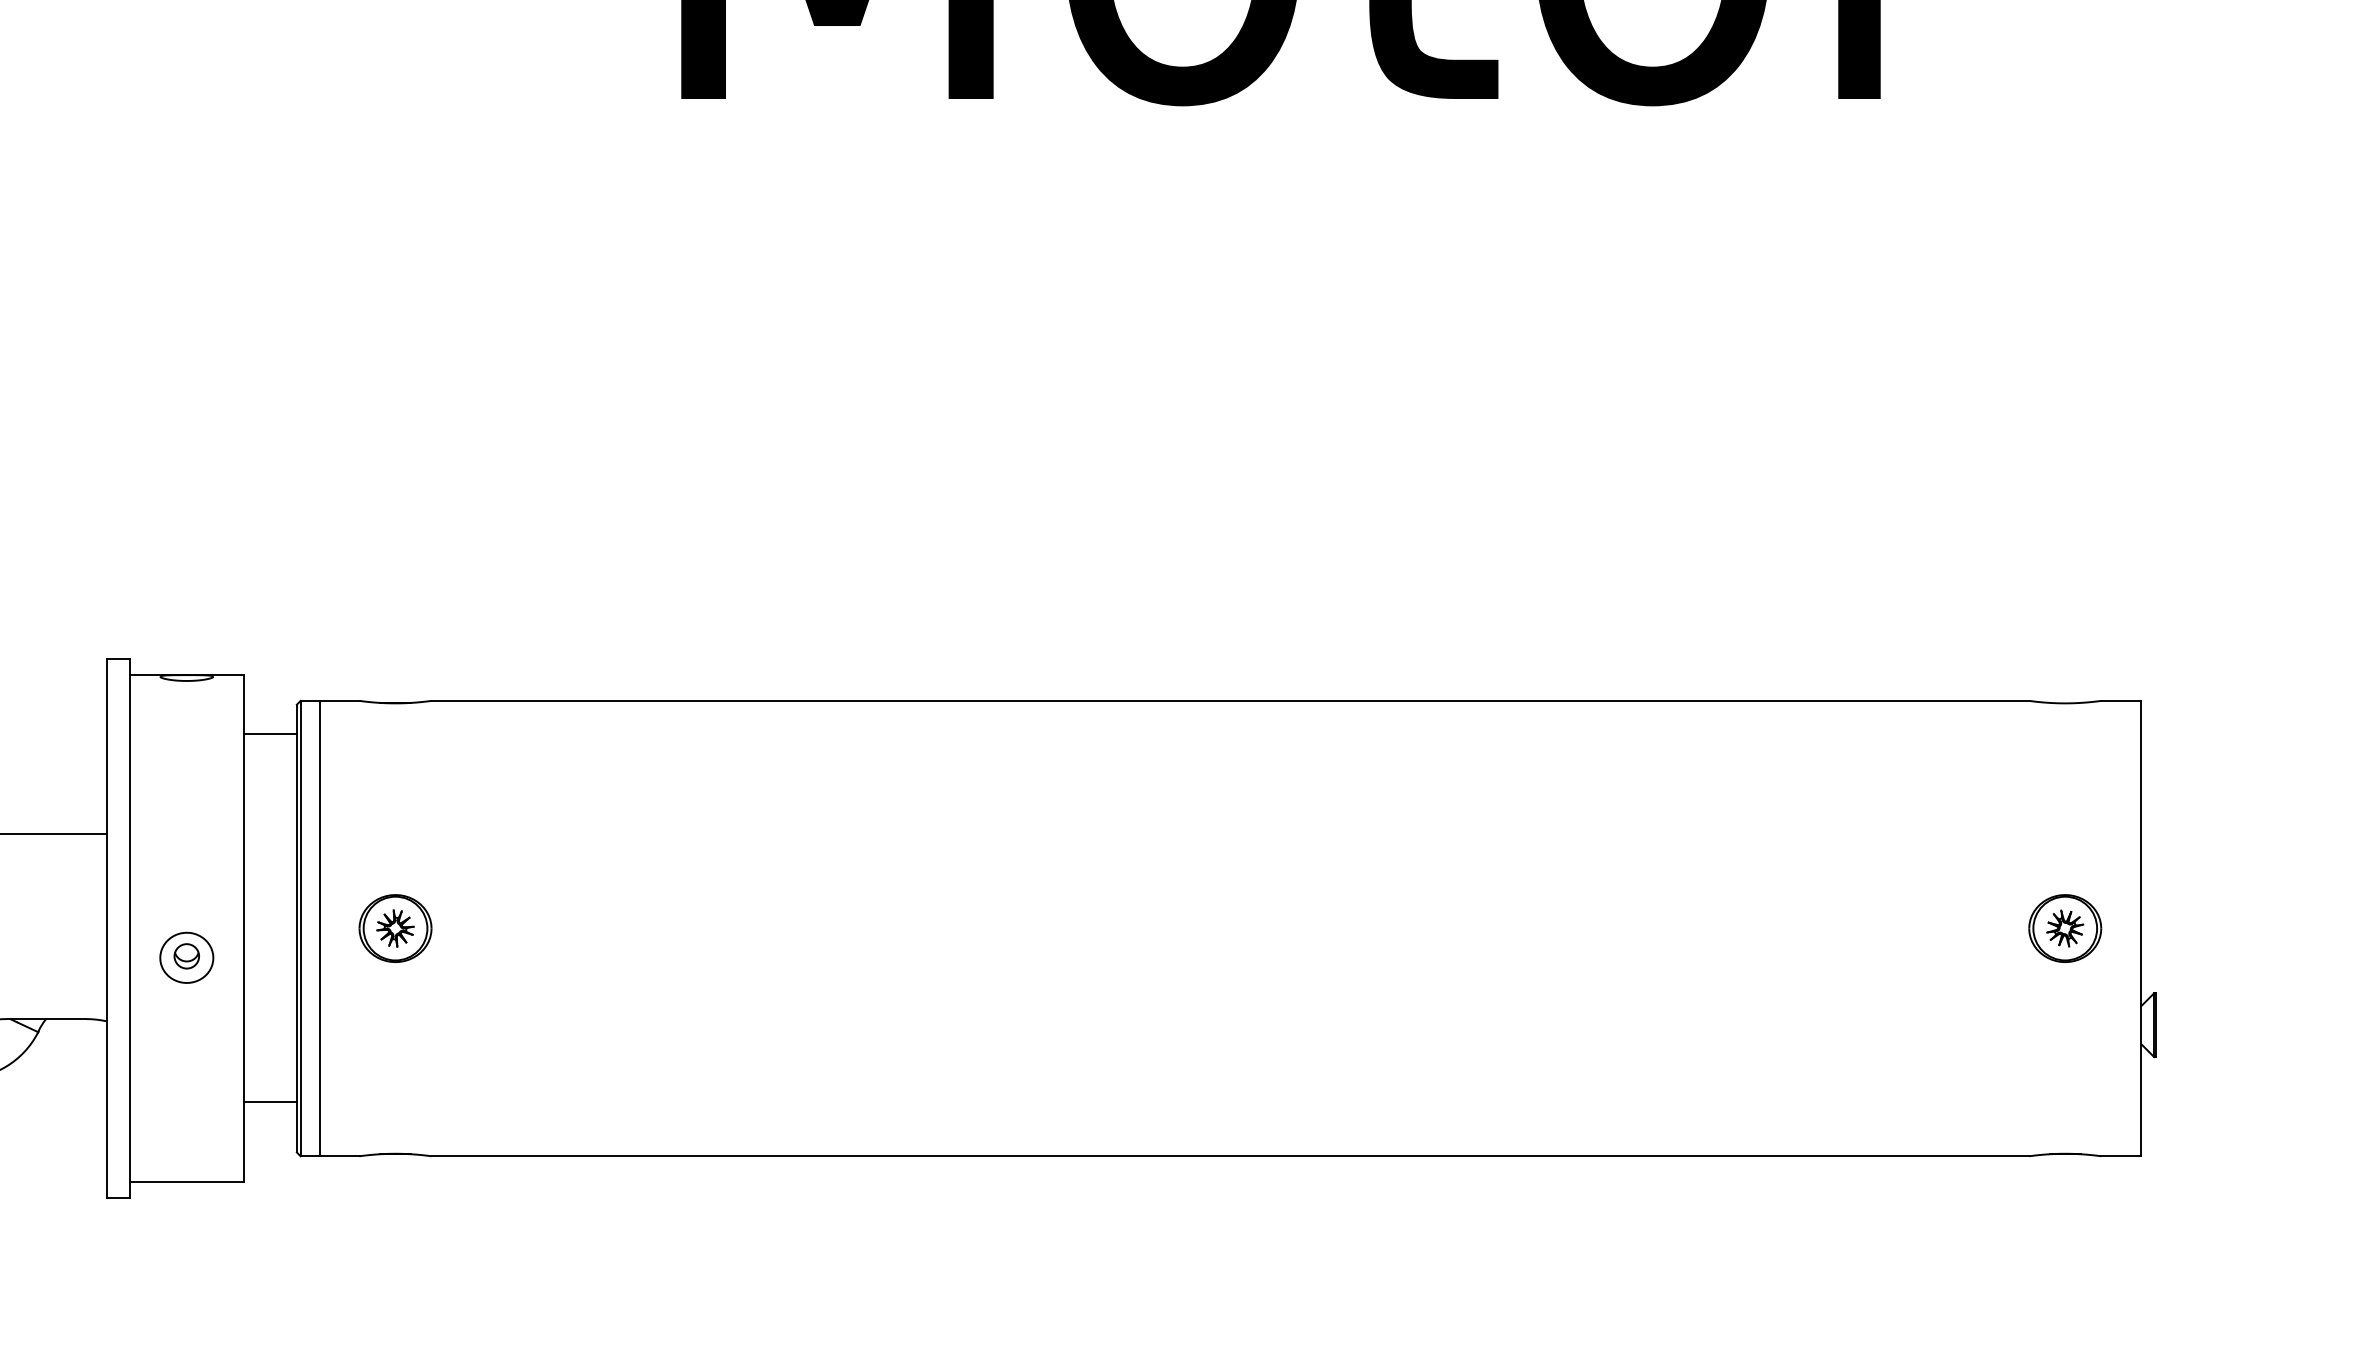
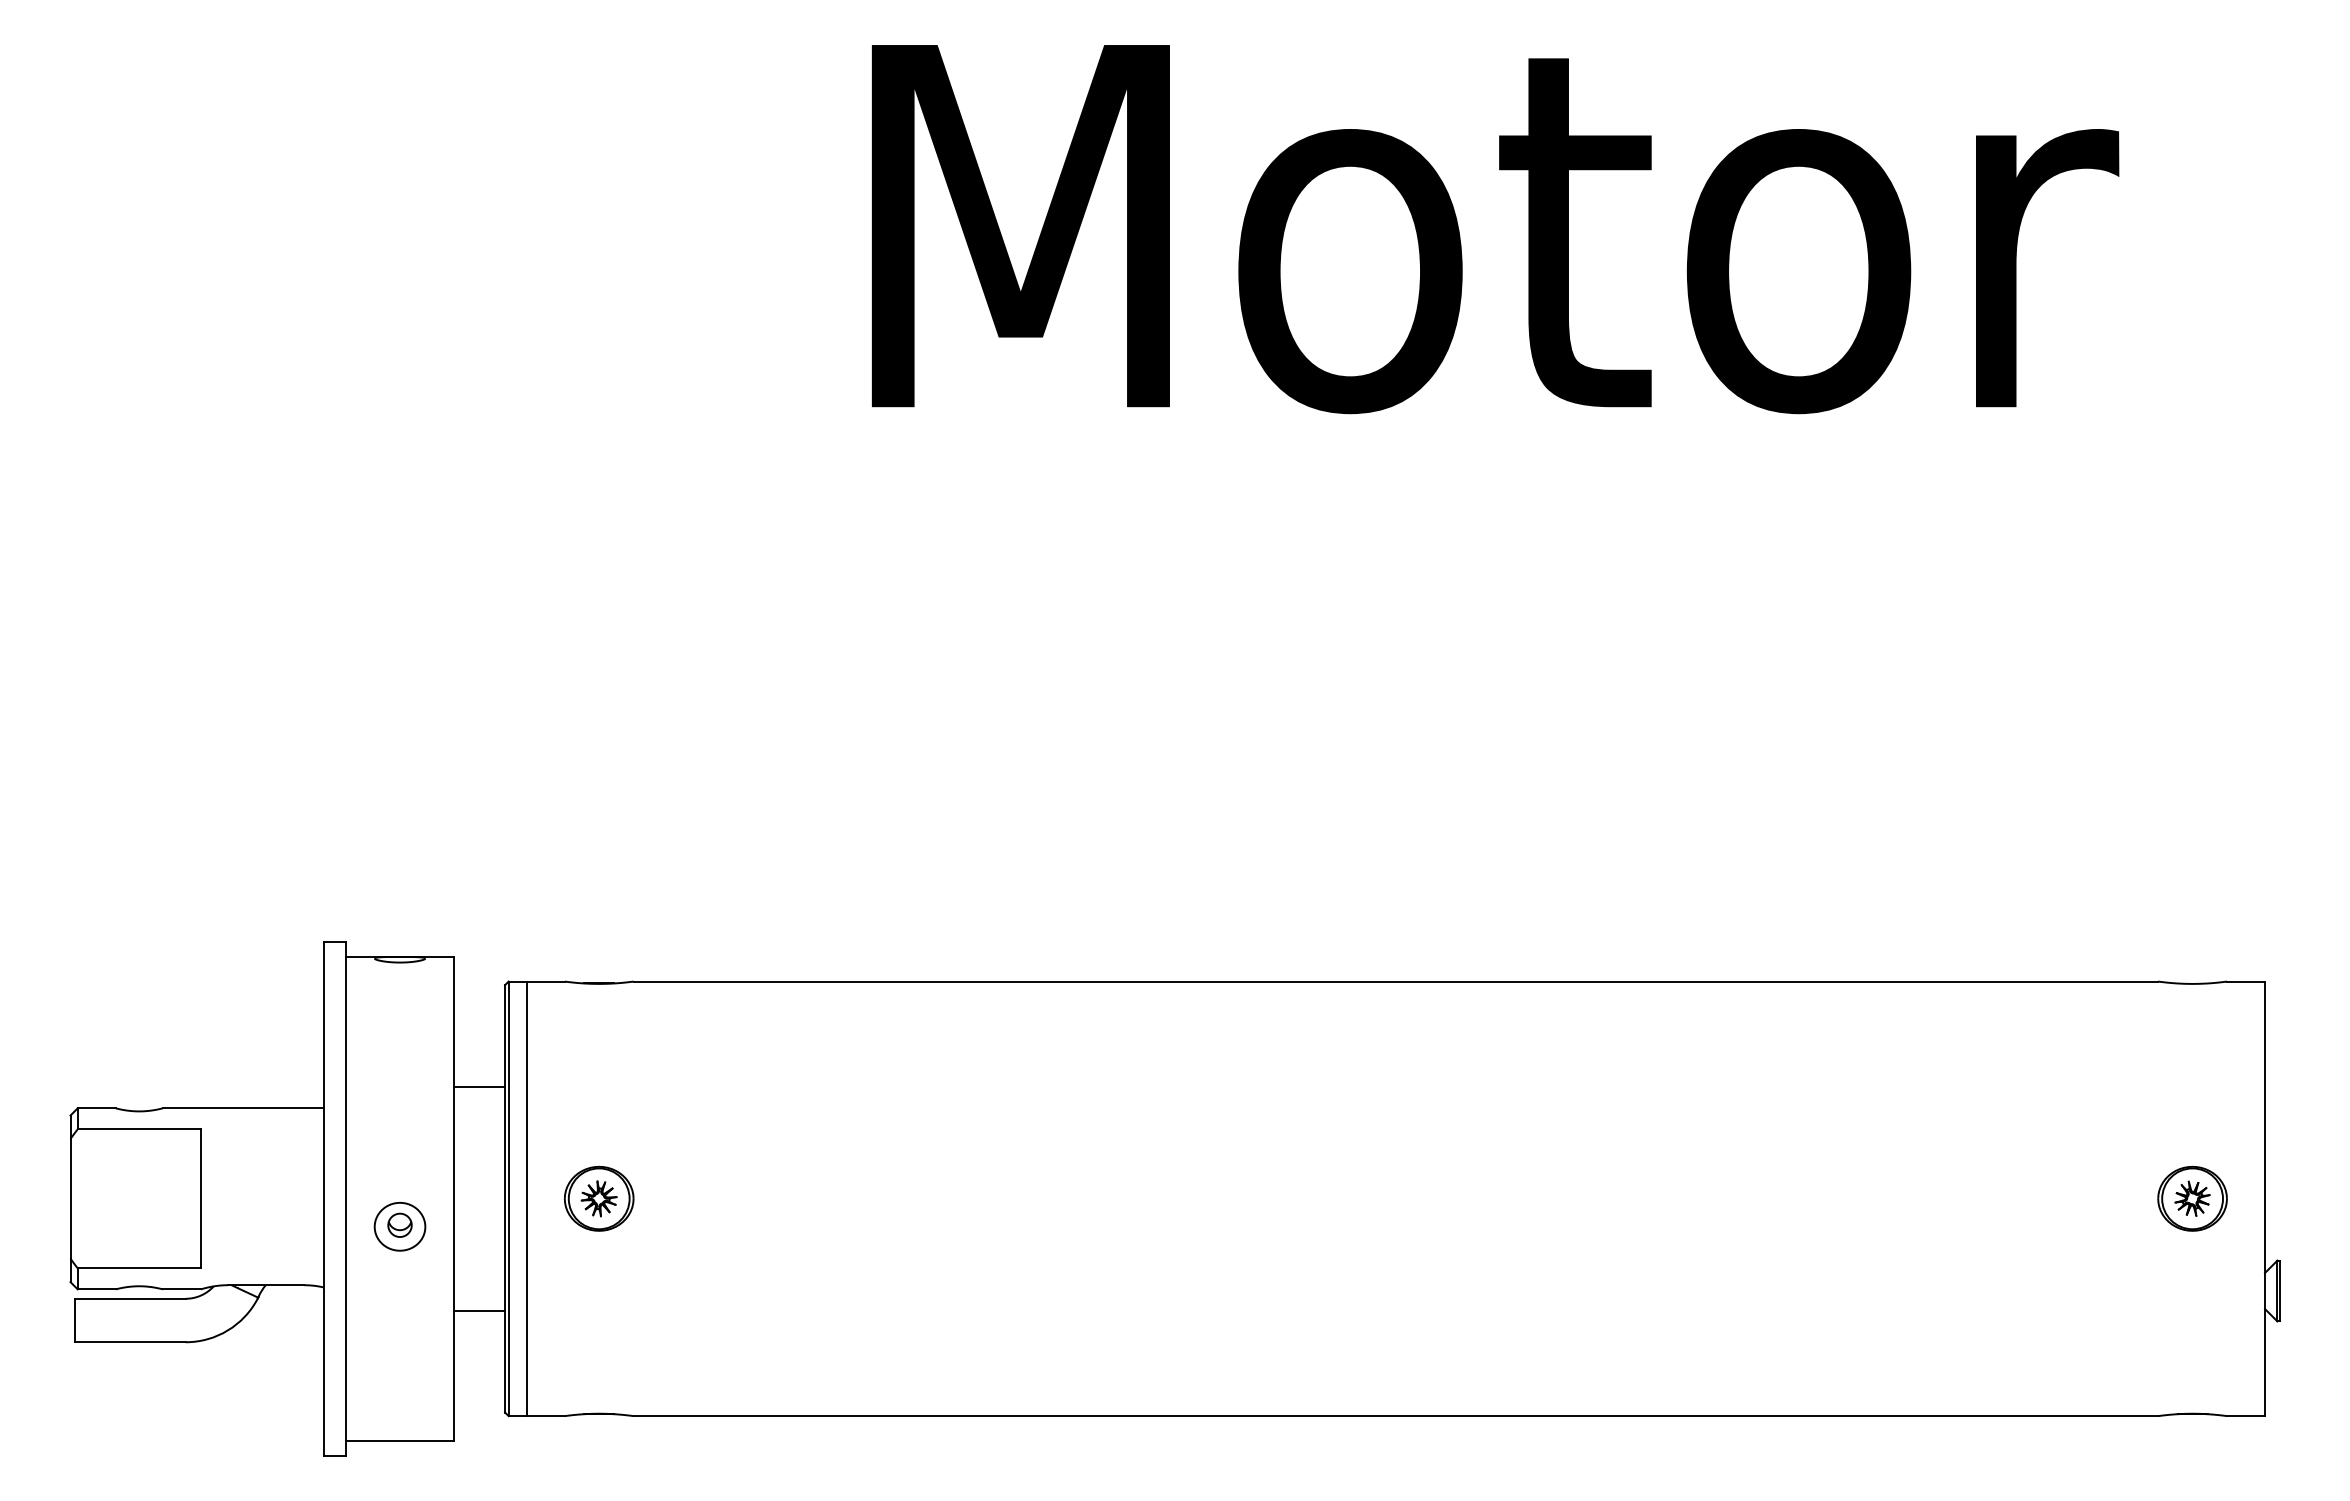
line: (270, 734) -> (479, 1086), moved
line: (270, 1102) -> (479, 1311), moved

